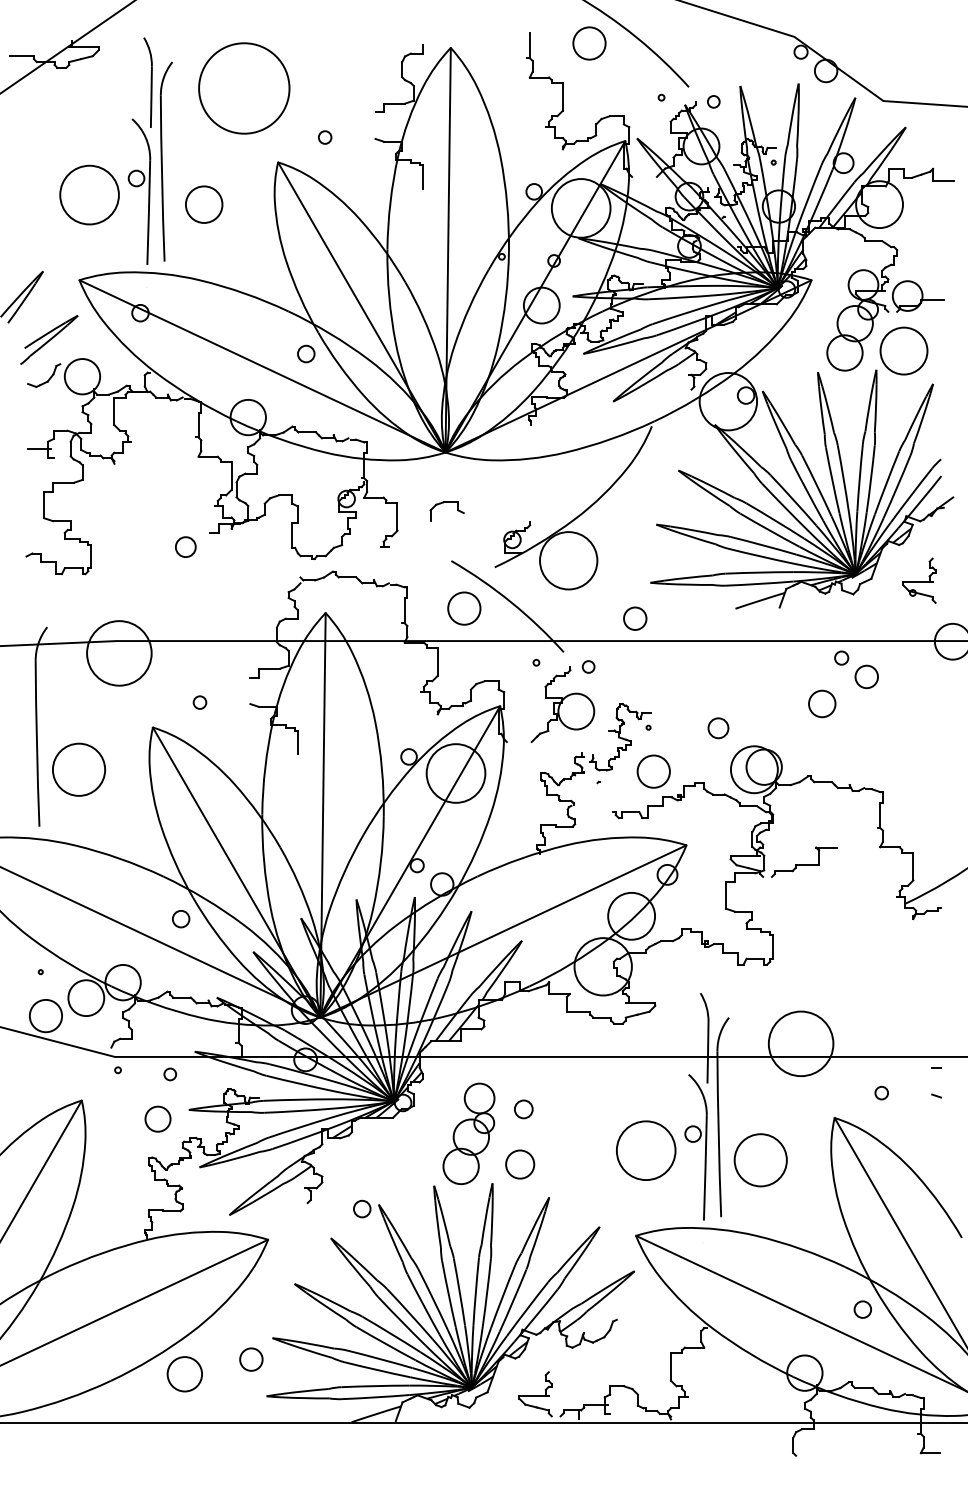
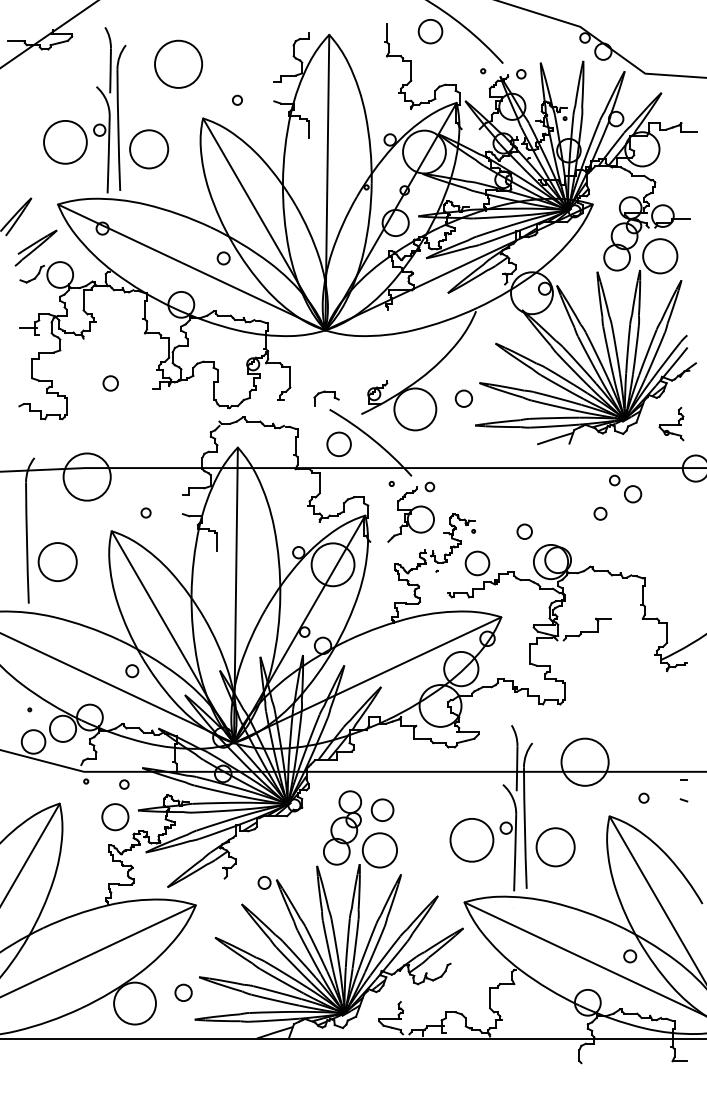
circle: (244, 87) -> (178, 63), size x0.71
circle: (204, 204) -> (149, 149), size x1.43
part: (447, 511) -> (326, 398), moved
circle: (185, 547) -> (110, 383), moved
circle: (634, 618) -> (463, 398), moved
circle: (822, 703) -> (600, 513), size x0.62
circle: (523, 1108) -> (382, 809), size x1.67
circle: (158, 1119) -> (115, 817), size x1.43
circle: (519, 1164) -> (379, 850), size x1.67
circle: (184, 1374) -> (134, 1003), size x1.67

